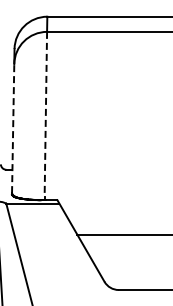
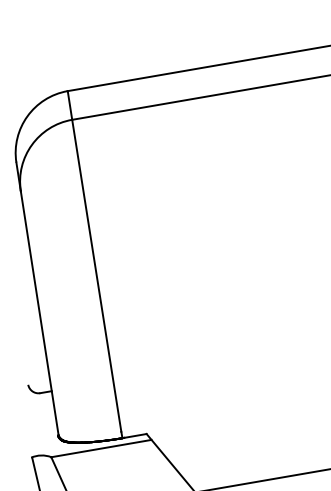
line: (45, 114) -> (96, 276), dashed -> solid
line: (13, 128) -> (40, 312), dashed -> solid

